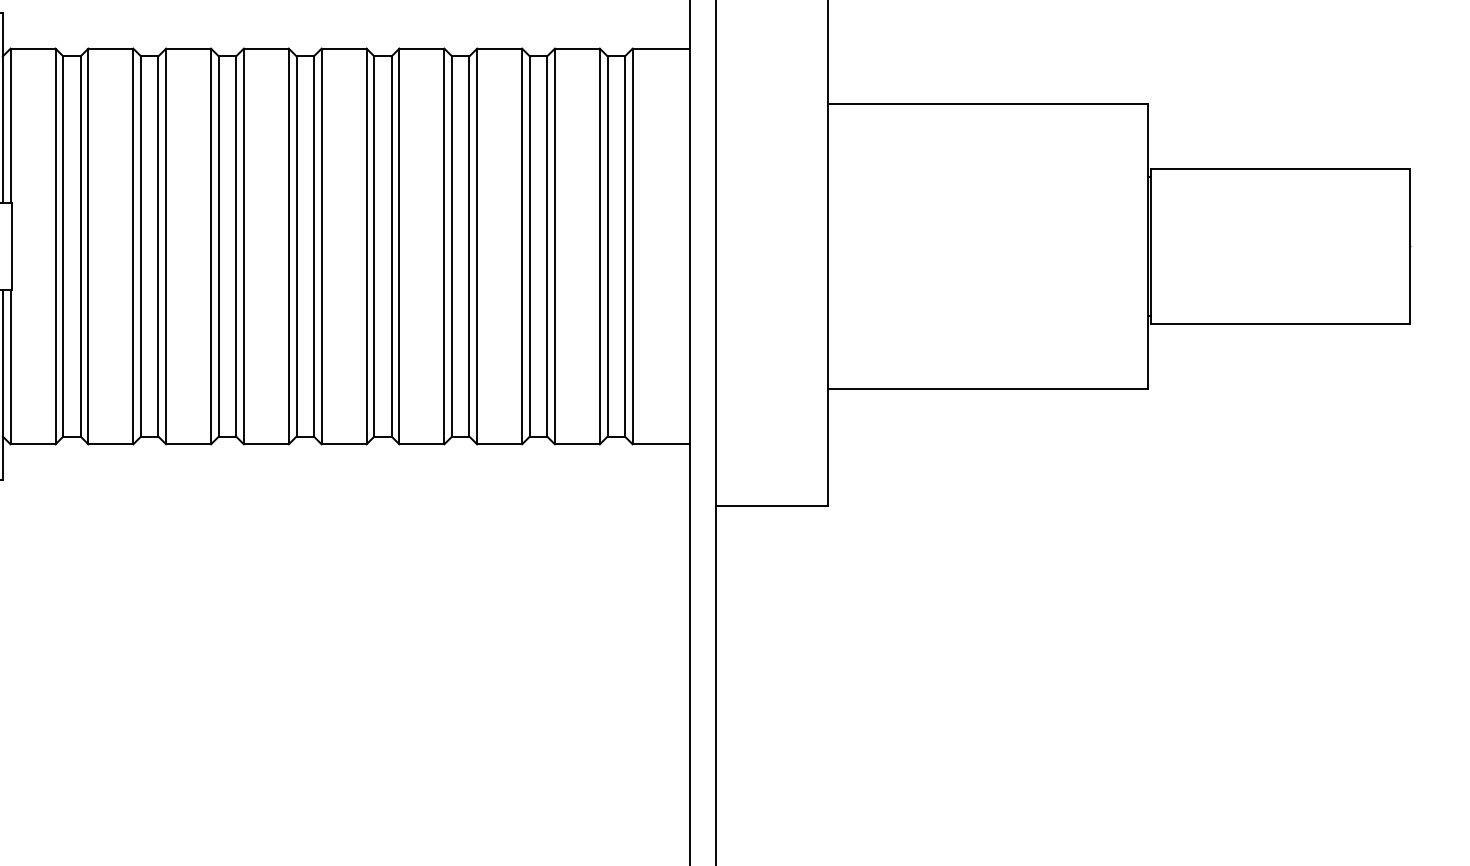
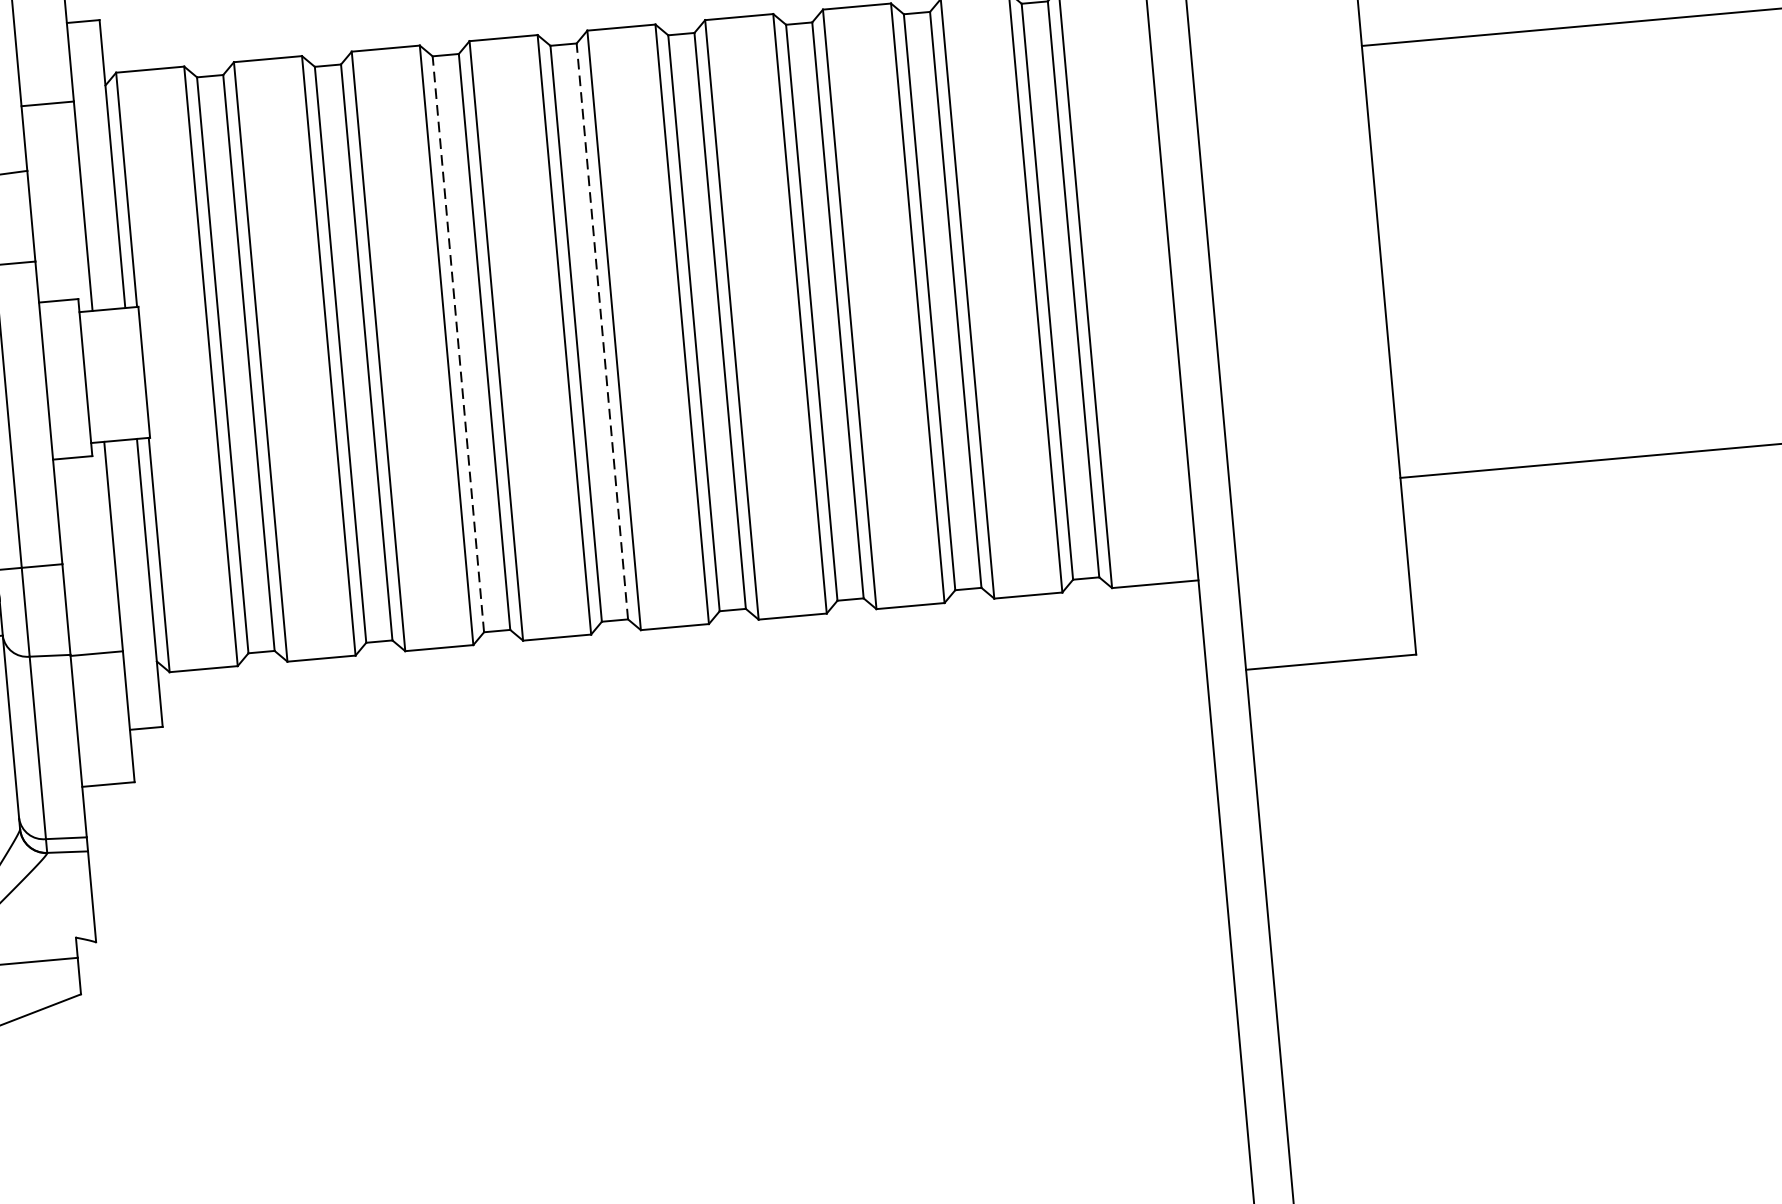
line: (218, 246) -> (457, 344), solid -> dashed
line: (313, 246) -> (601, 331), solid -> dashed

